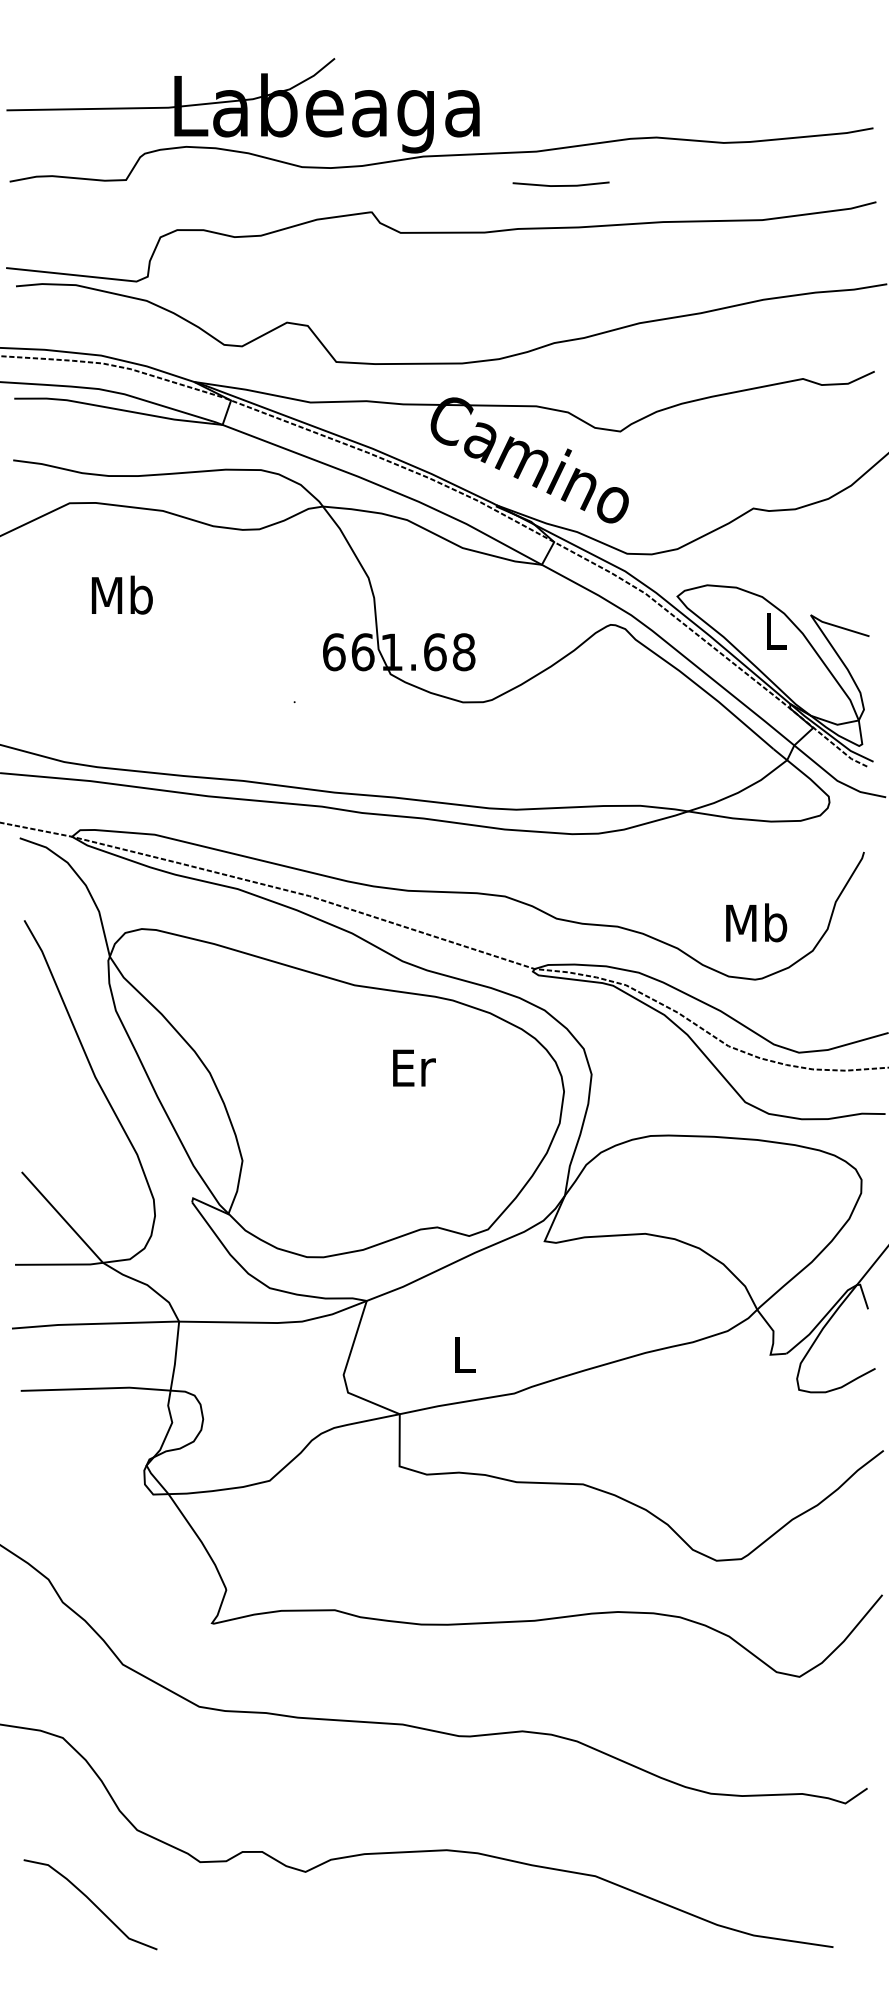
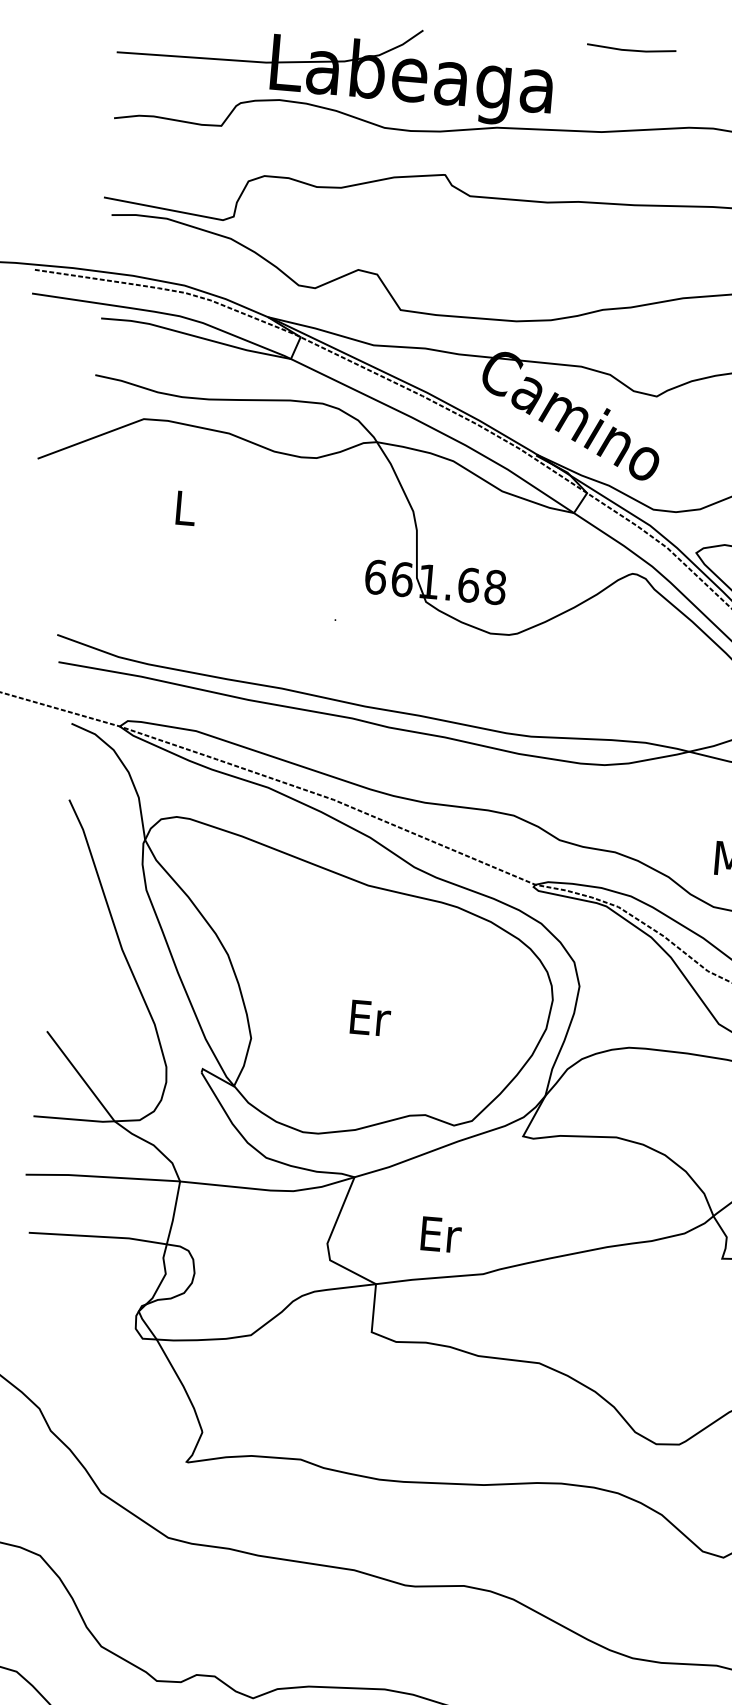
line: (560, 185) -> (630, 50), moved
text: (121, 594) -> (184, 507), Mb -> L
text: (414, 1067) -> (370, 1017), moved
text: (465, 1354) -> (441, 1234), L -> Er

